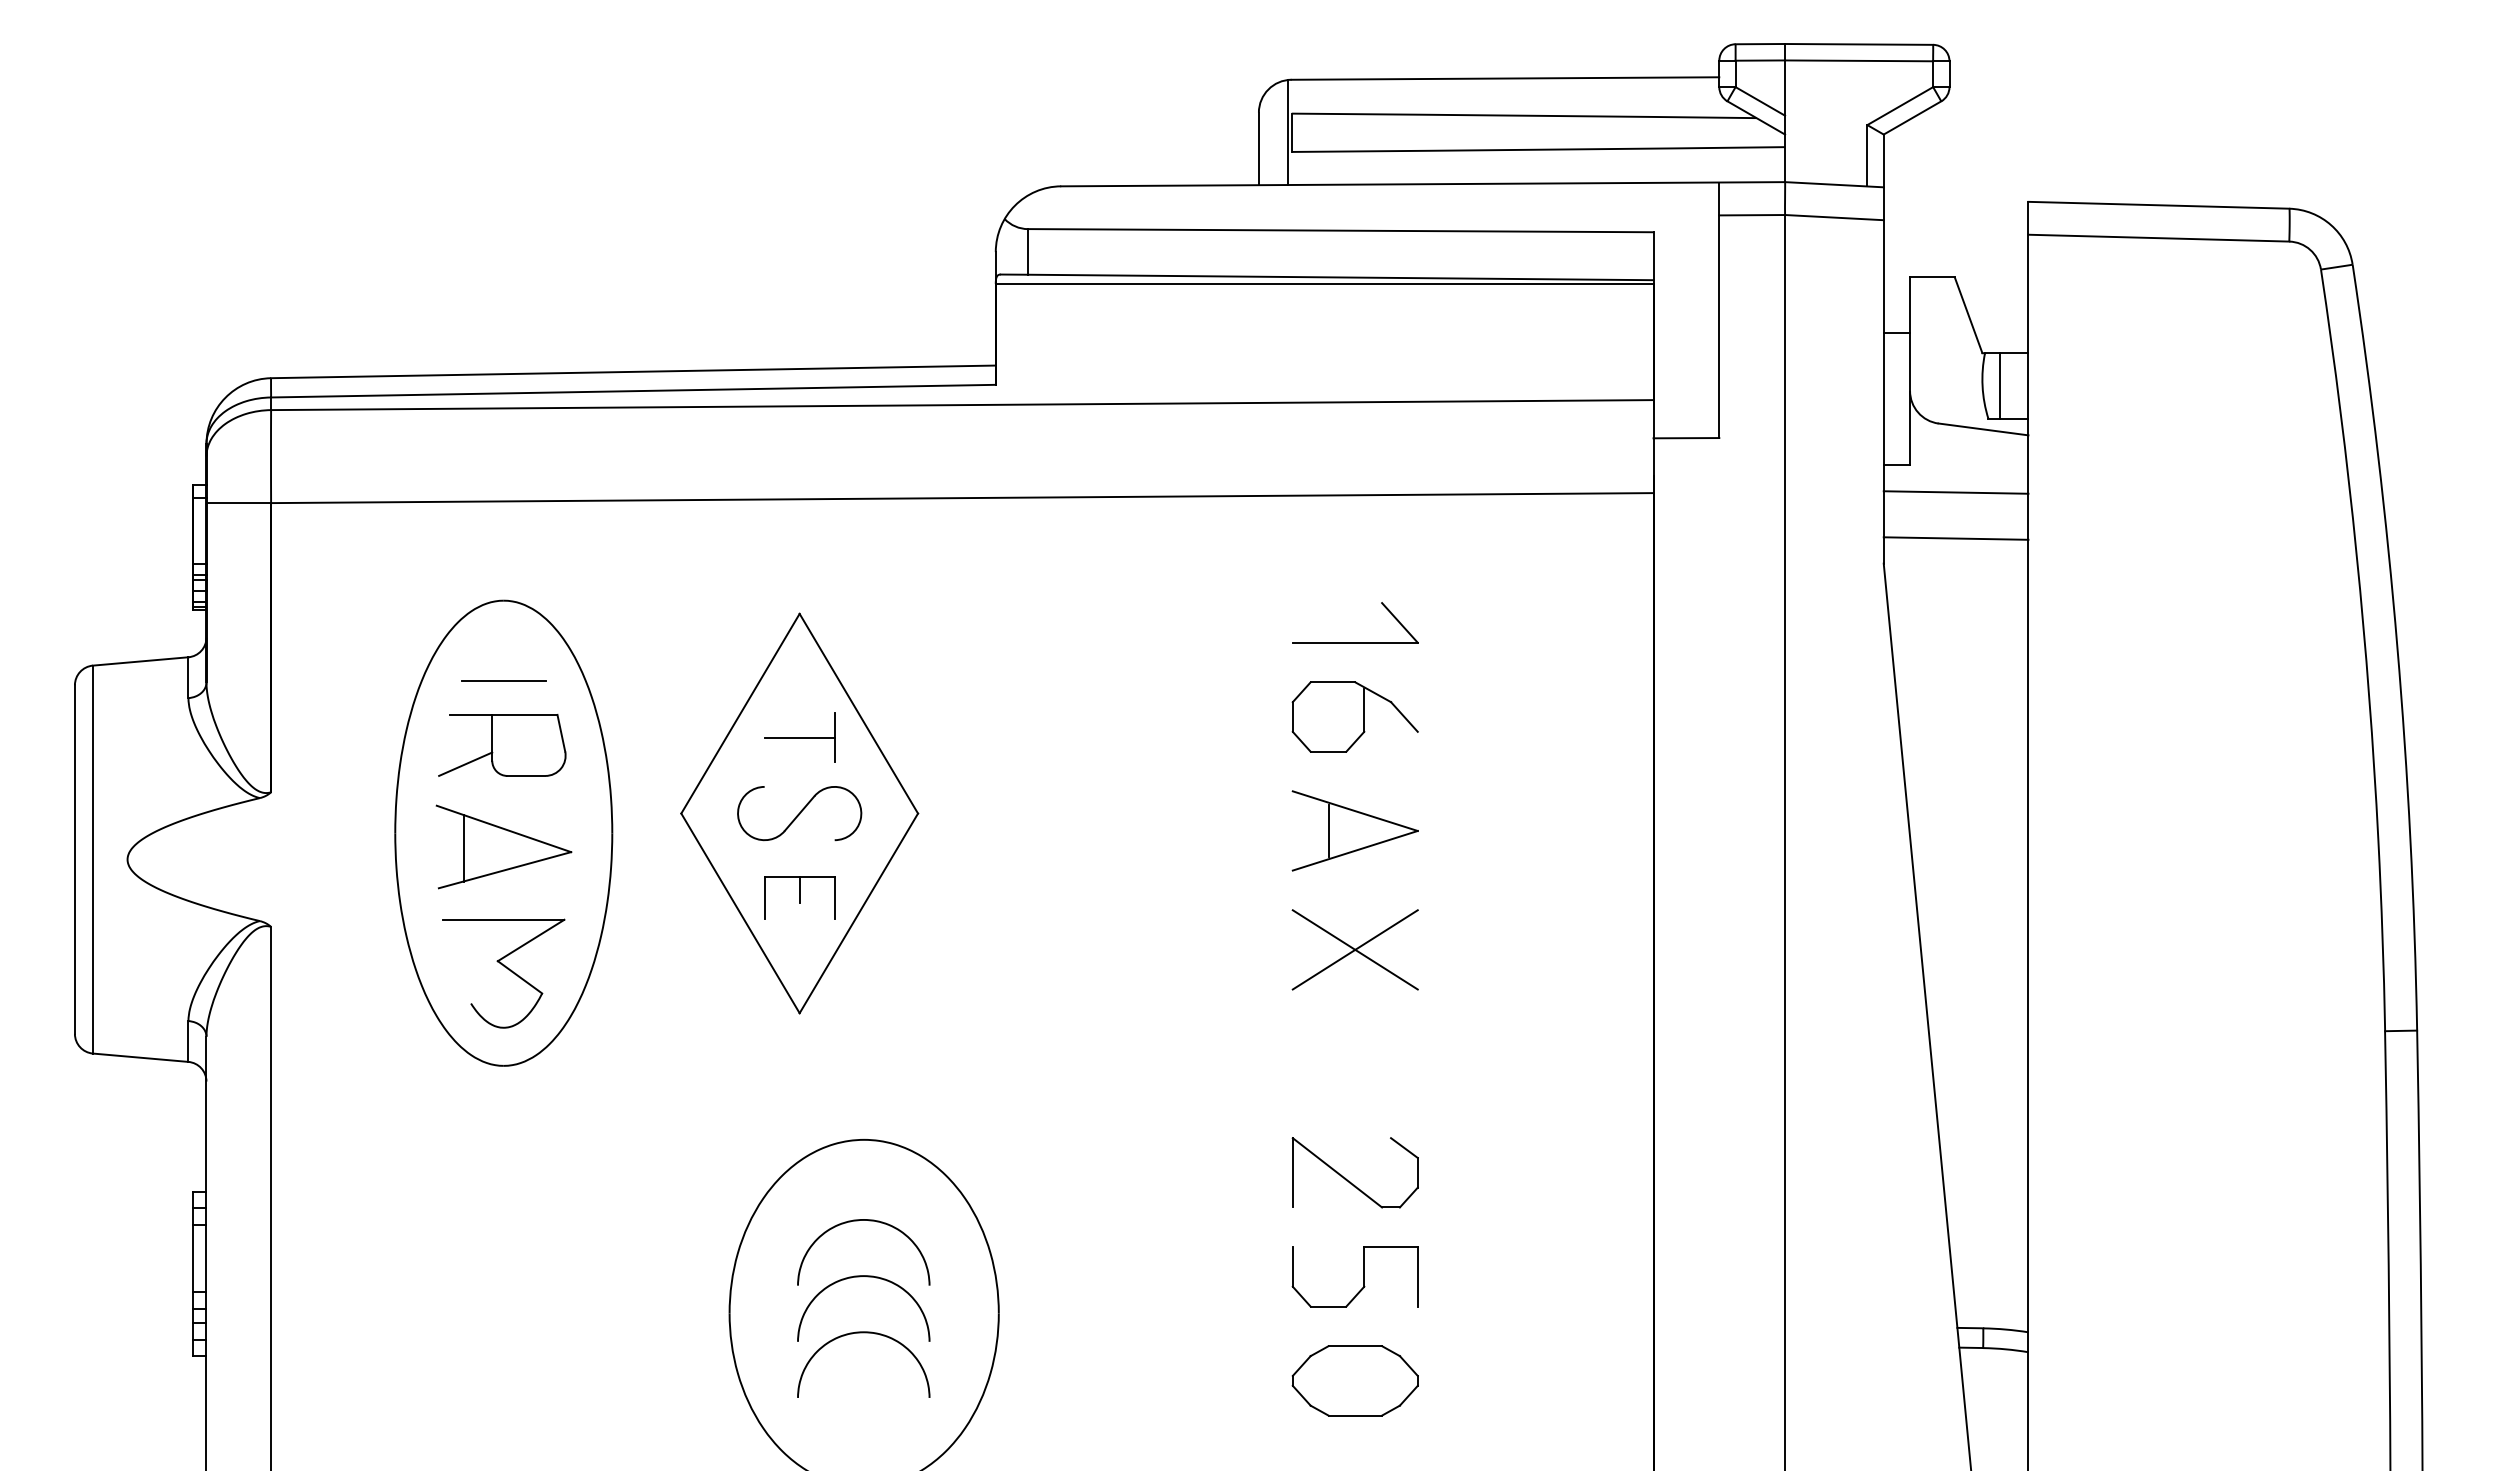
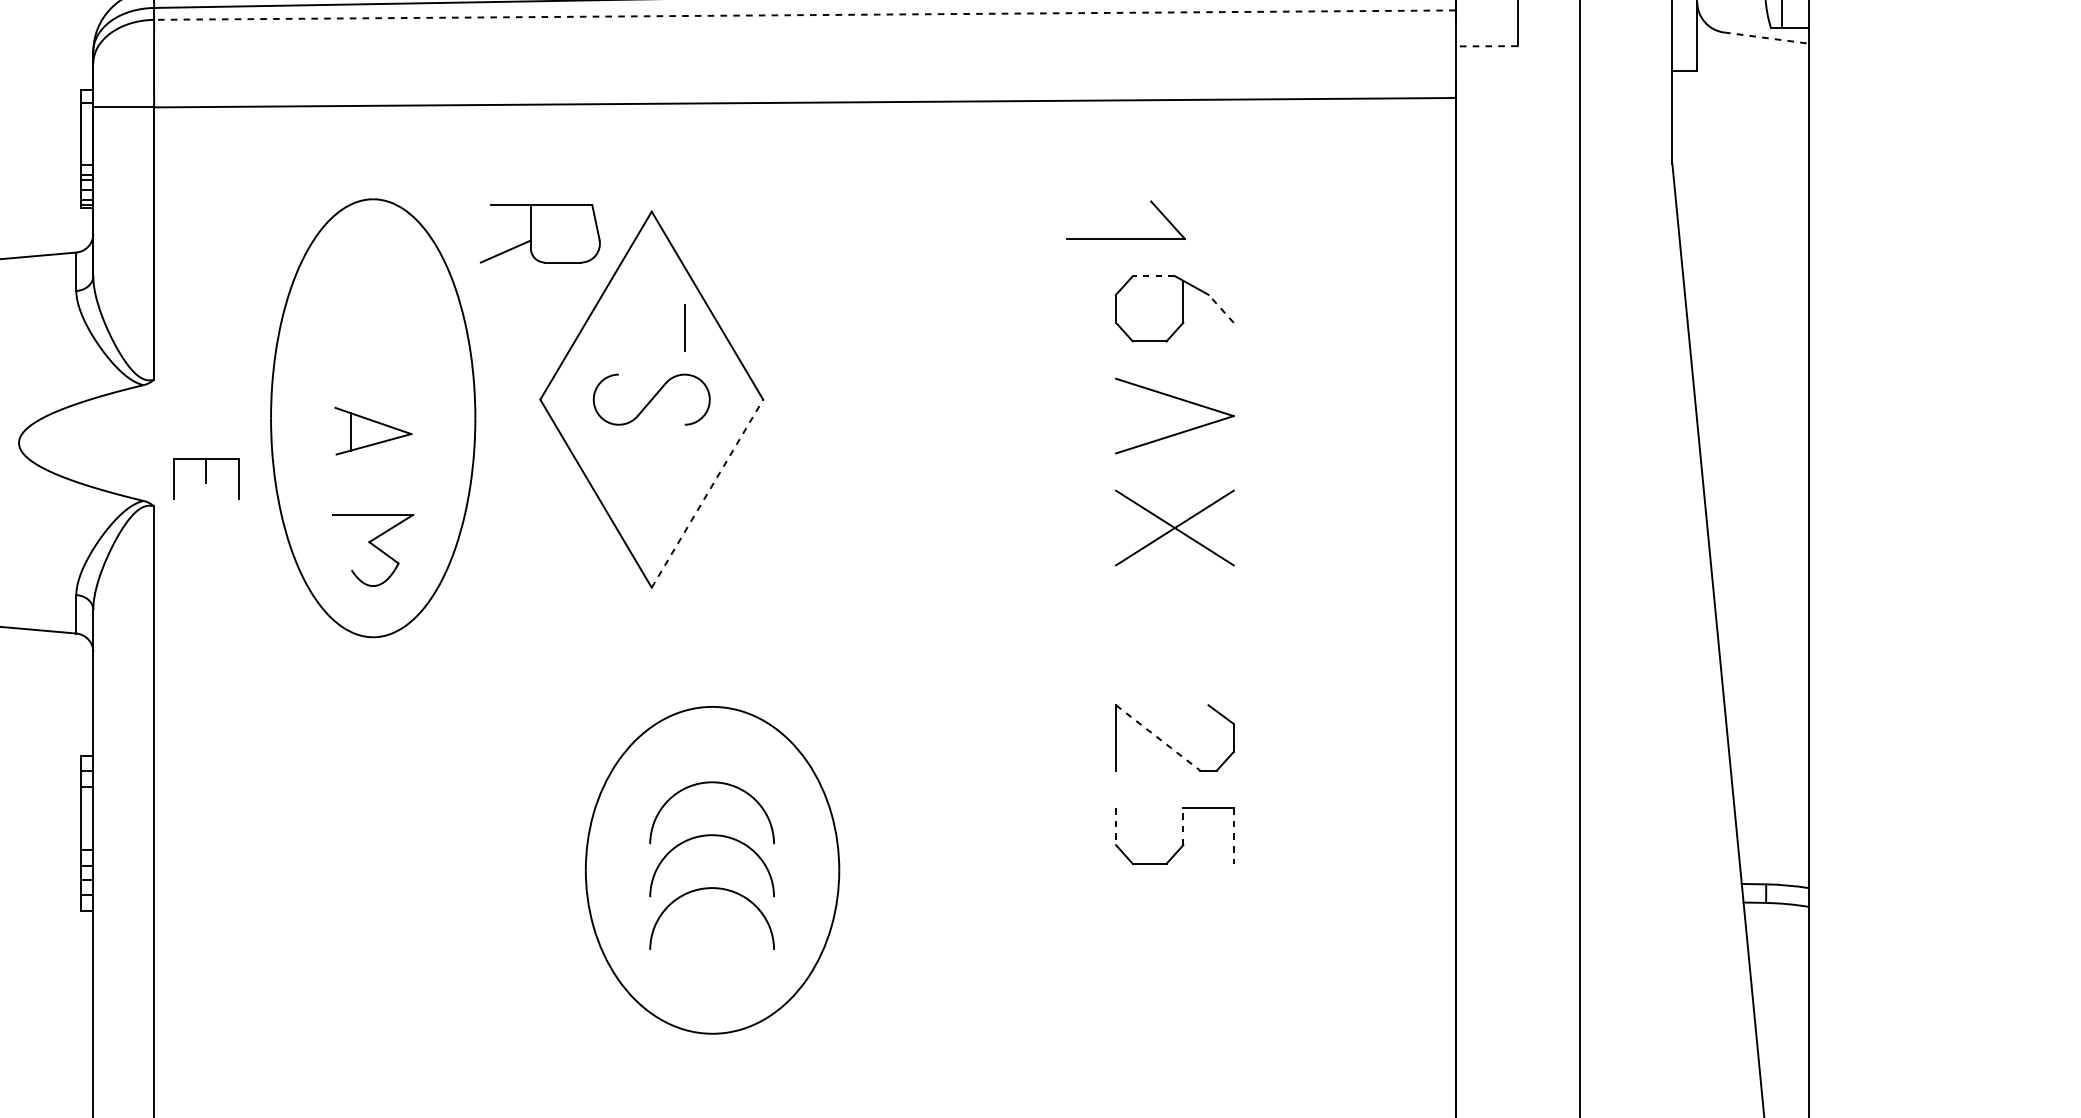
line: (961, 405) -> (804, 15), solid -> dashed
line: (1984, 429) -> (1767, 38), solid -> dashed
line: (1686, 438) -> (1486, 46), solid -> dashed
line: (1955, 492) -> (1739, 97), removed
line: (1955, 538) -> (1739, 140), removed
part: (1355, 642) -> (1126, 238), moved
line: (503, 680) -> (372, 274), removed
line: (1332, 682) -> (1153, 276), solid -> dashed
line: (1404, 716) -> (1221, 308), solid -> dashed
line: (799, 737) -> (651, 328), removed
part: (502, 745) -> (540, 233), moved
line: (1328, 830) -> (1149, 415), removed
part: (503, 846) -> (372, 430), size x0.6
part: (799, 897) -> (206, 478), moved
line: (859, 912) -> (708, 492), solid -> dashed
part: (503, 973) -> (372, 550), size x0.7
line: (1337, 1172) -> (1158, 737), solid -> dashed
line: (1292, 1266) -> (1115, 826), solid -> dashed
line: (1364, 1266) -> (1183, 826), solid -> dashed
line: (1417, 1276) -> (1233, 835), solid -> dashed
part: (1354, 1380) -> (1174, 933), removed

